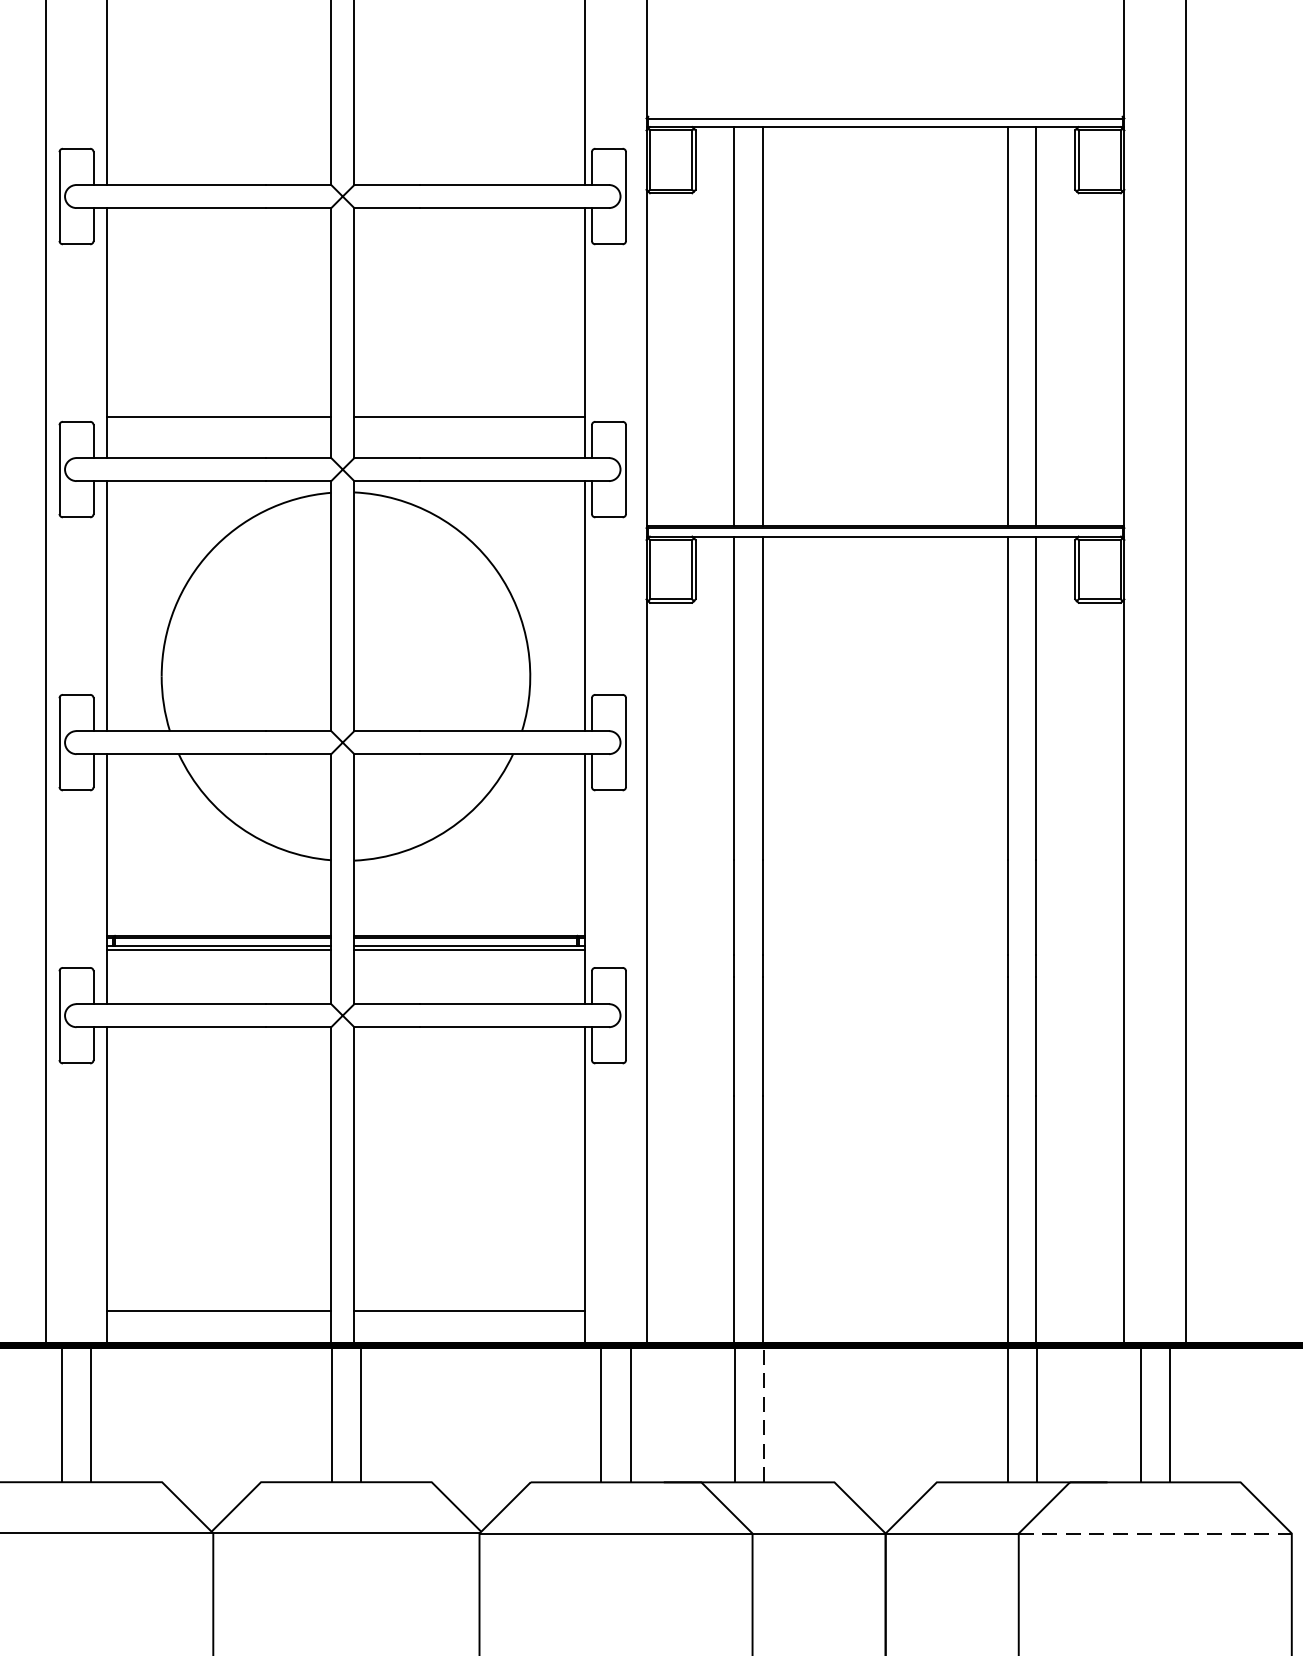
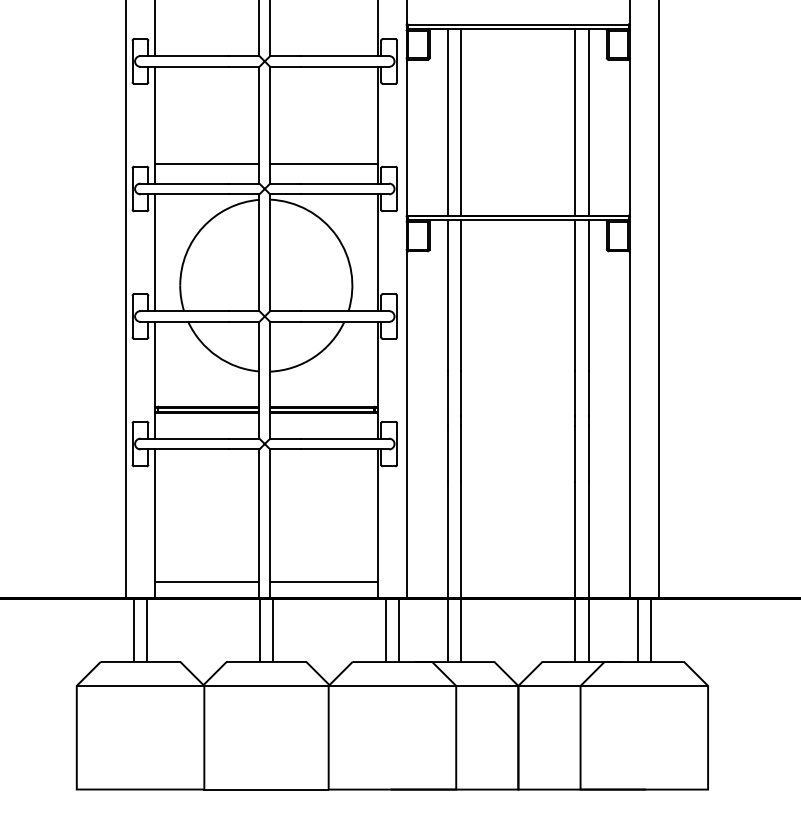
line: (763, 1414) -> (461, 630), dashed -> solid
line: (1155, 1532) -> (644, 685), dashed -> solid

